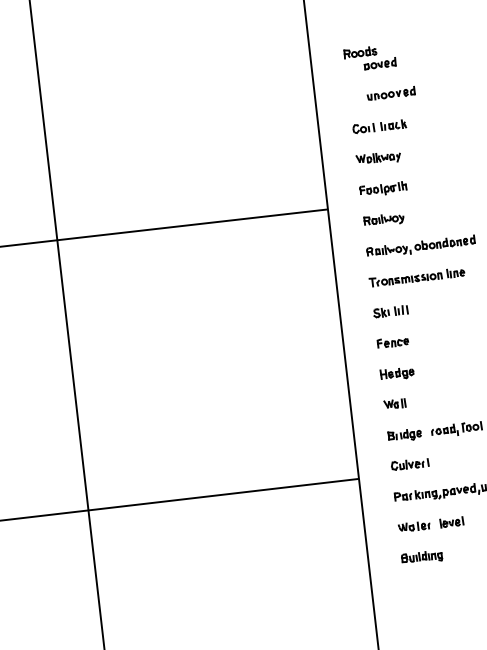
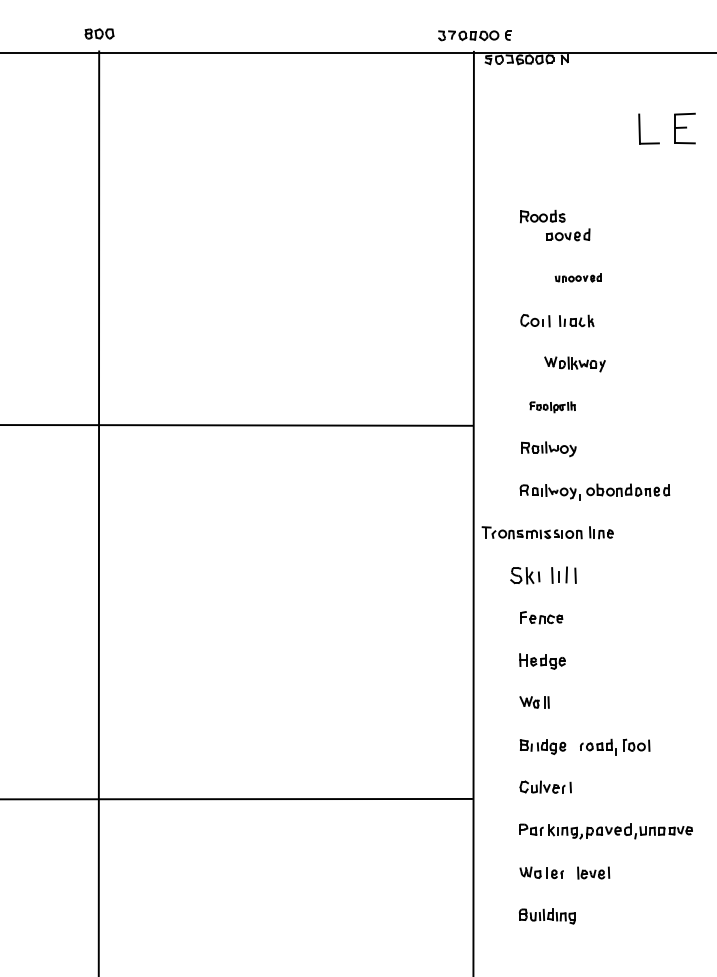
part: (391, 93) -> (578, 277), size x0.7
part: (378, 158) -> (574, 364), moved
part: (383, 189) -> (552, 407), size x0.7
part: (416, 277) -> (547, 532), moved
part: (390, 311) -> (543, 575), size x1.4

